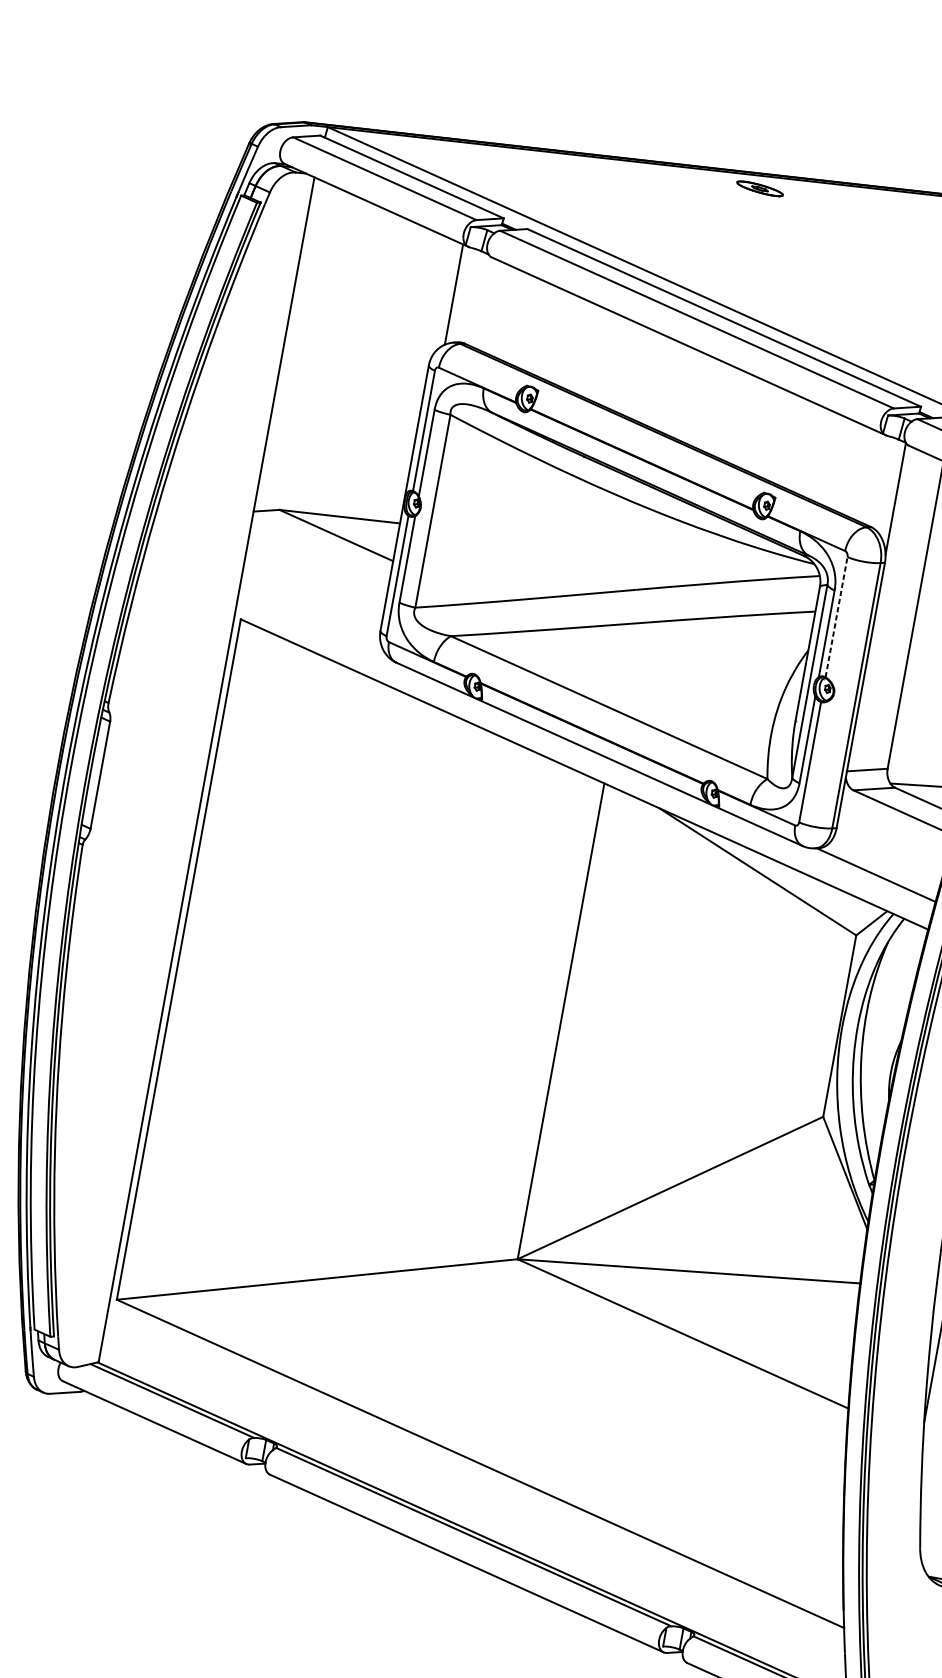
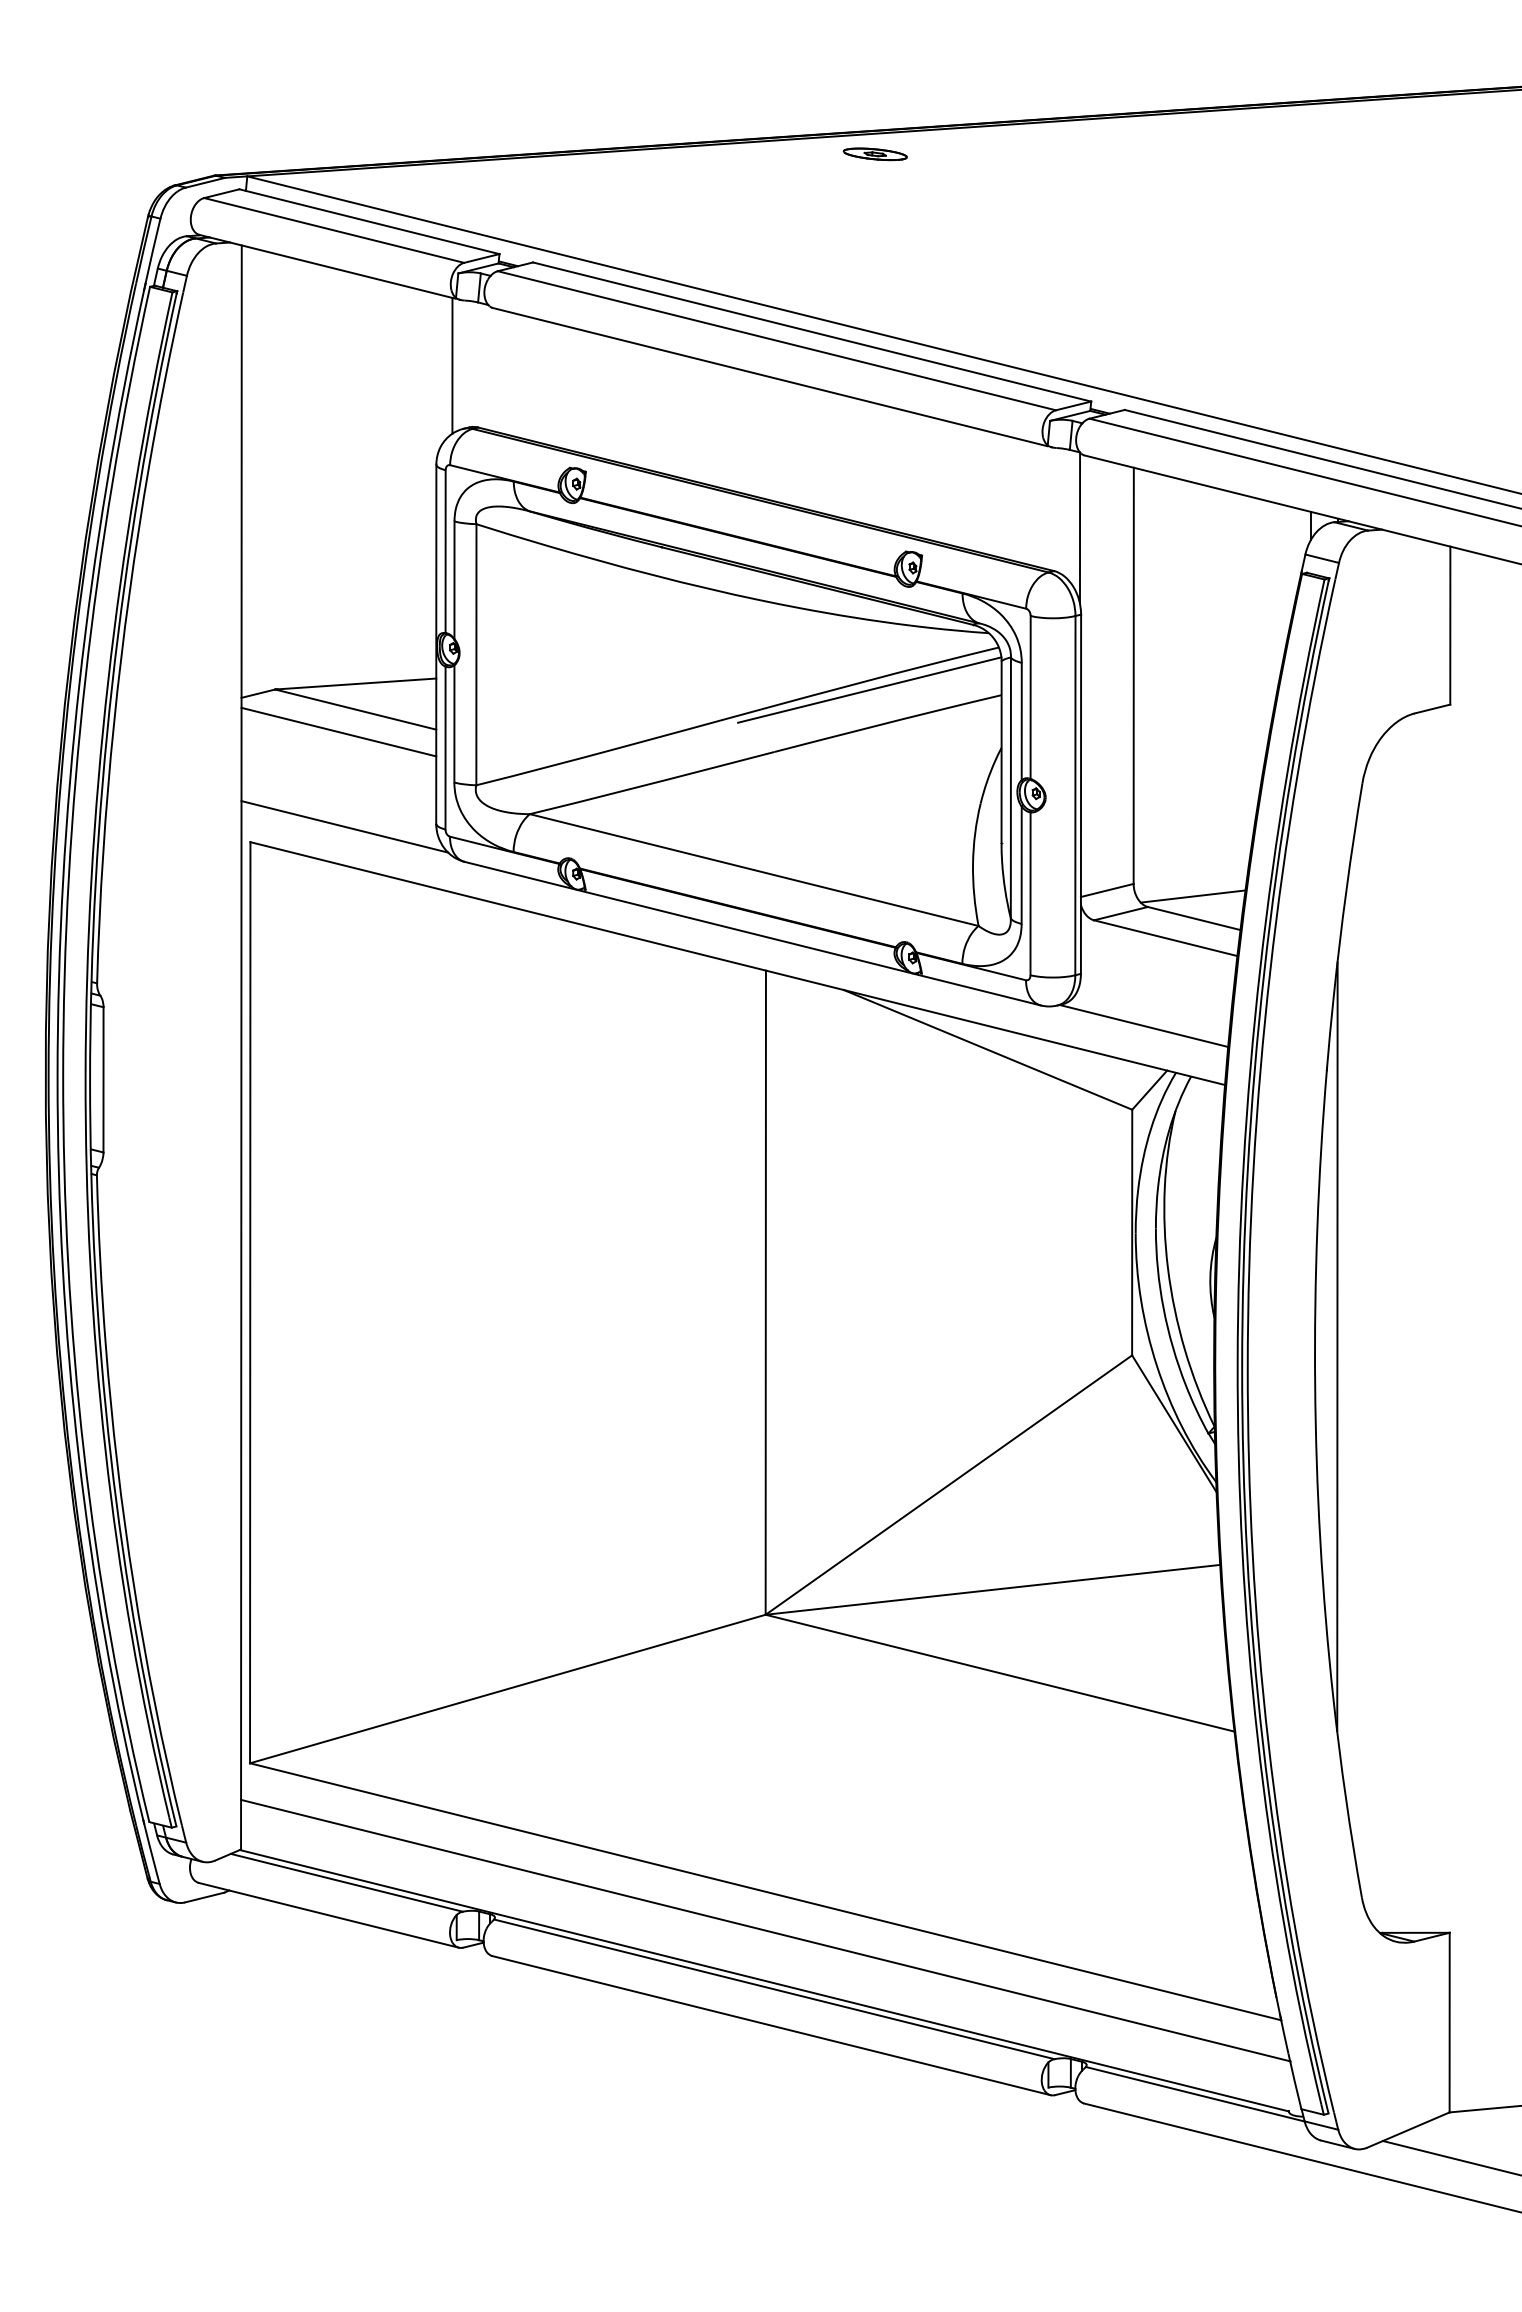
part: (759, 188) -> (874, 154), moved
line: (320, 549) -> (338, 731), added
line: (718, 589) -> (869, 689), added
line: (836, 616) -> (1030, 696), dashed -> solid
line: (312, 620) -> (344, 826), added
line: (475, 1492) -> (765, 1930), added

